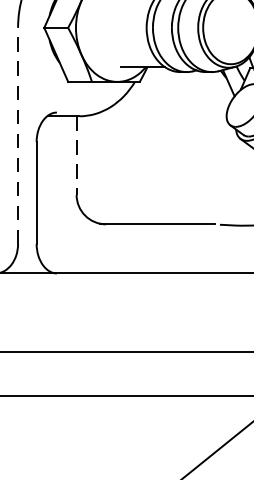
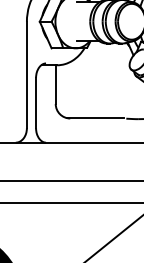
line: (17, 134) -> (26, 74), dashed -> solid
line: (76, 157) -> (55, 85), dashed -> solid

